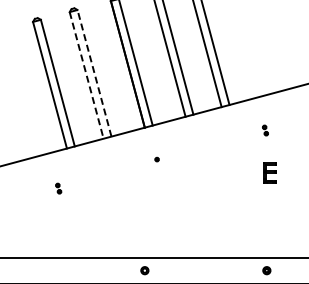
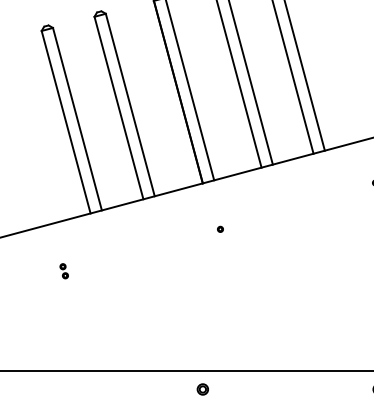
line: (94, 73) -> (130, 105), dashed -> solid
line: (86, 75) -> (118, 108), dashed -> solid
part: (58, 188) -> (63, 271), moved

